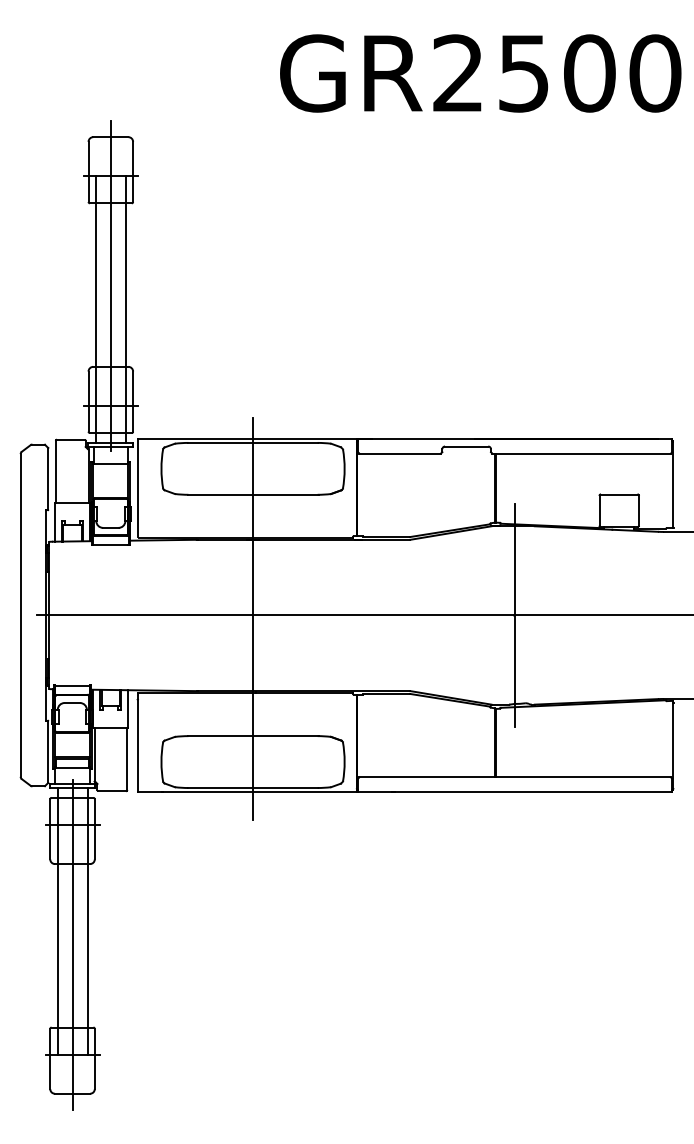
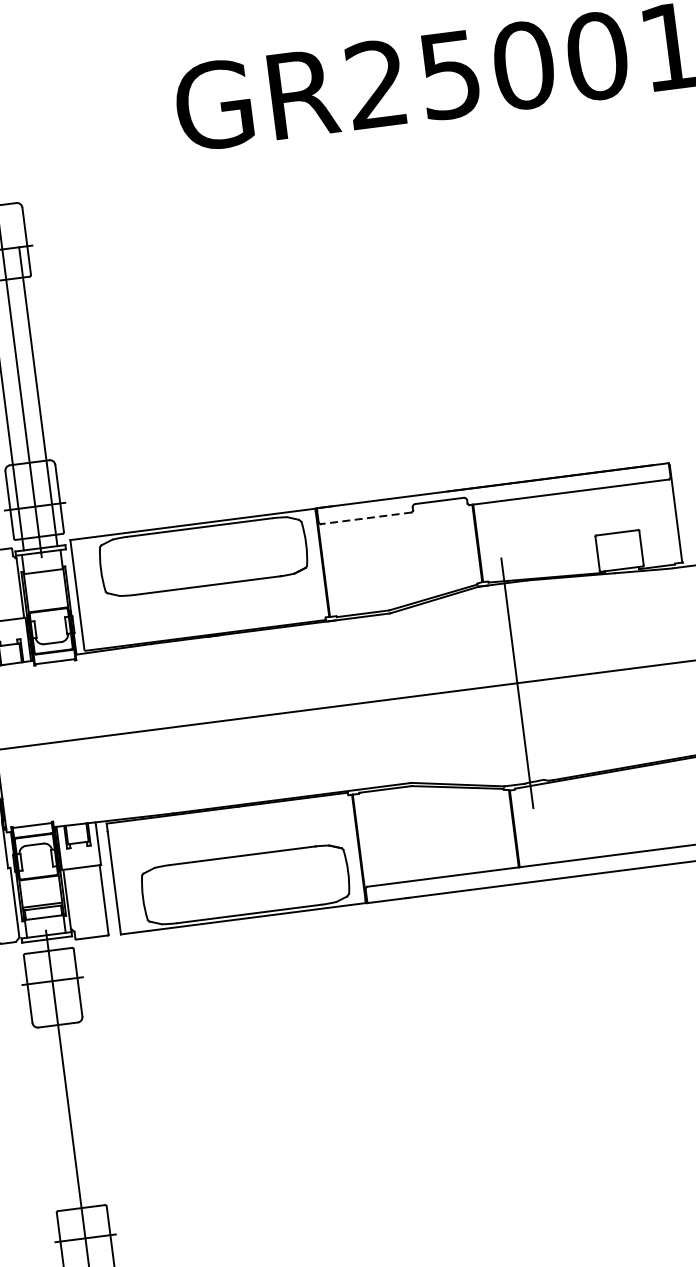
line: (400, 453) -> (366, 518), solid -> dashed
line: (253, 618) -> (225, 724), removed
line: (57, 920) -> (49, 1090), removed
line: (87, 920) -> (82, 1086), removed

